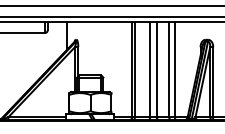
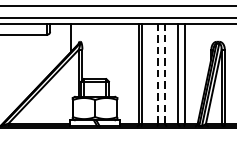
line: (156, 69) -> (164, 73), solid -> dashed
line: (150, 70) -> (158, 74), solid -> dashed

